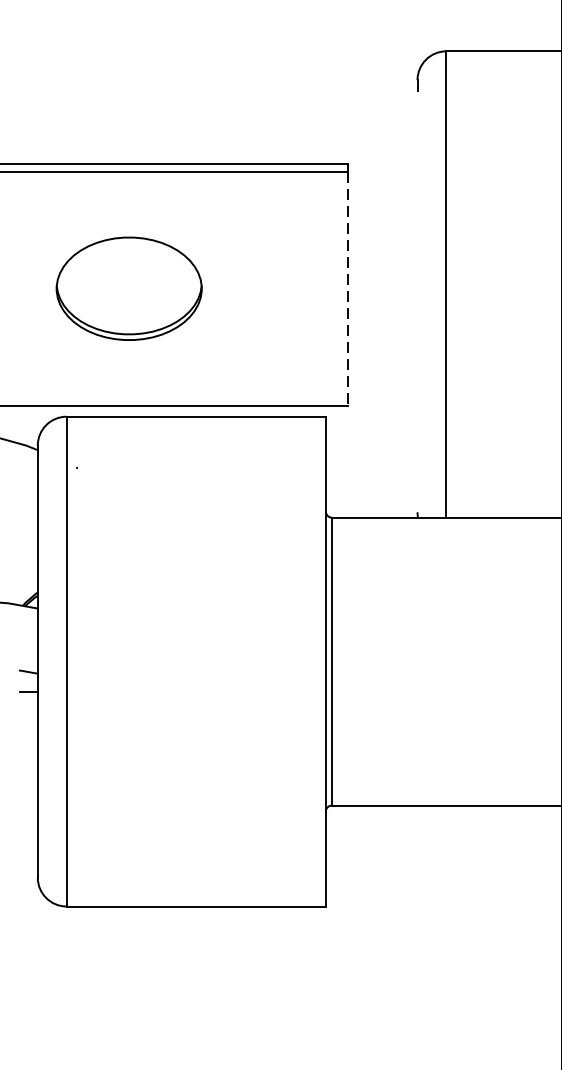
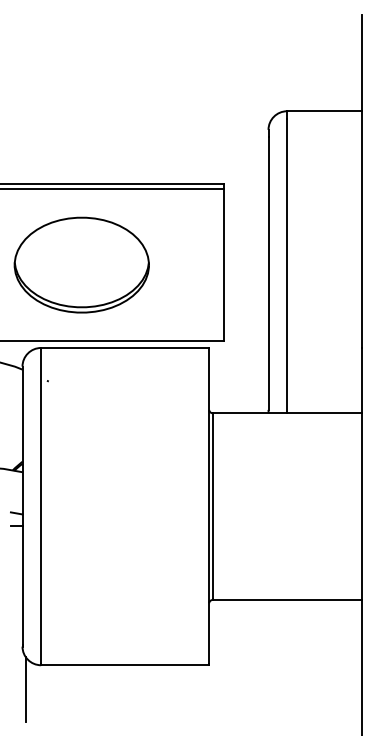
part: (128, 287) -> (81, 264), size x1.43
line: (348, 289) -> (223, 265), dashed -> solid
line: (417, 301) -> (268, 273), added
line: (42, 943) -> (25, 689), added

